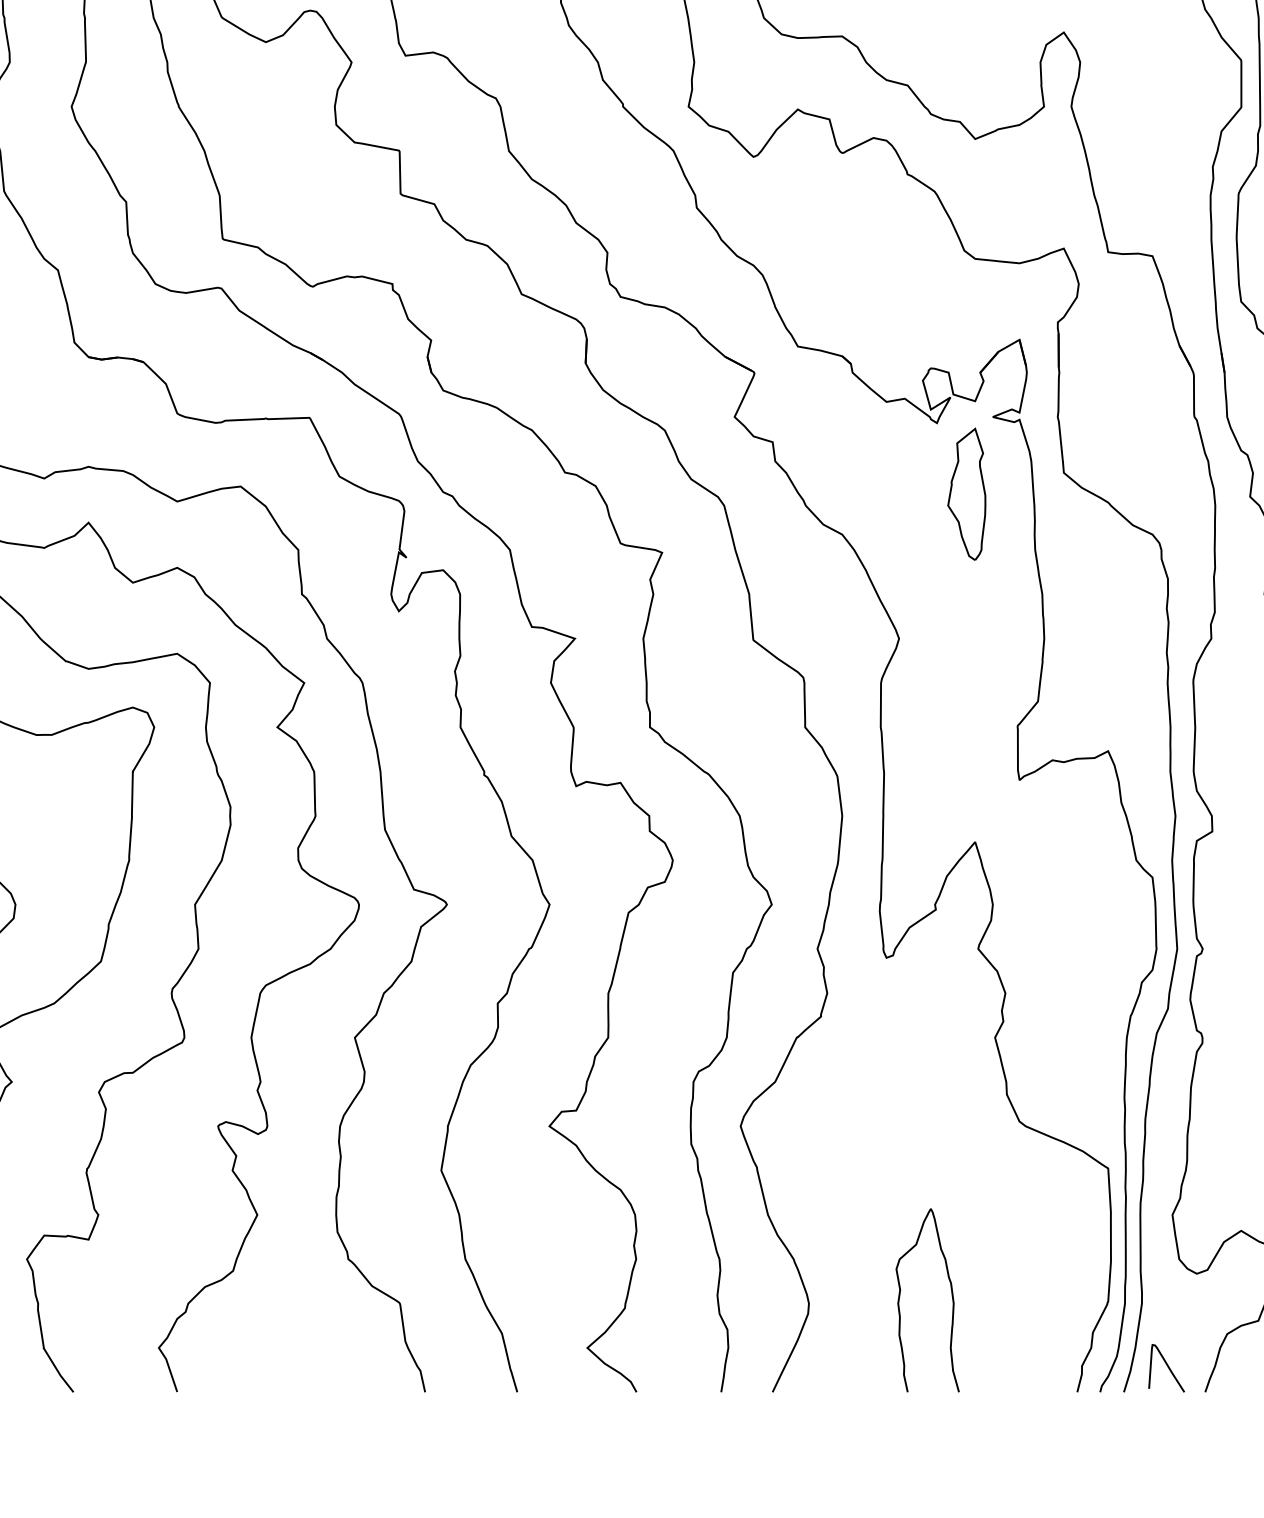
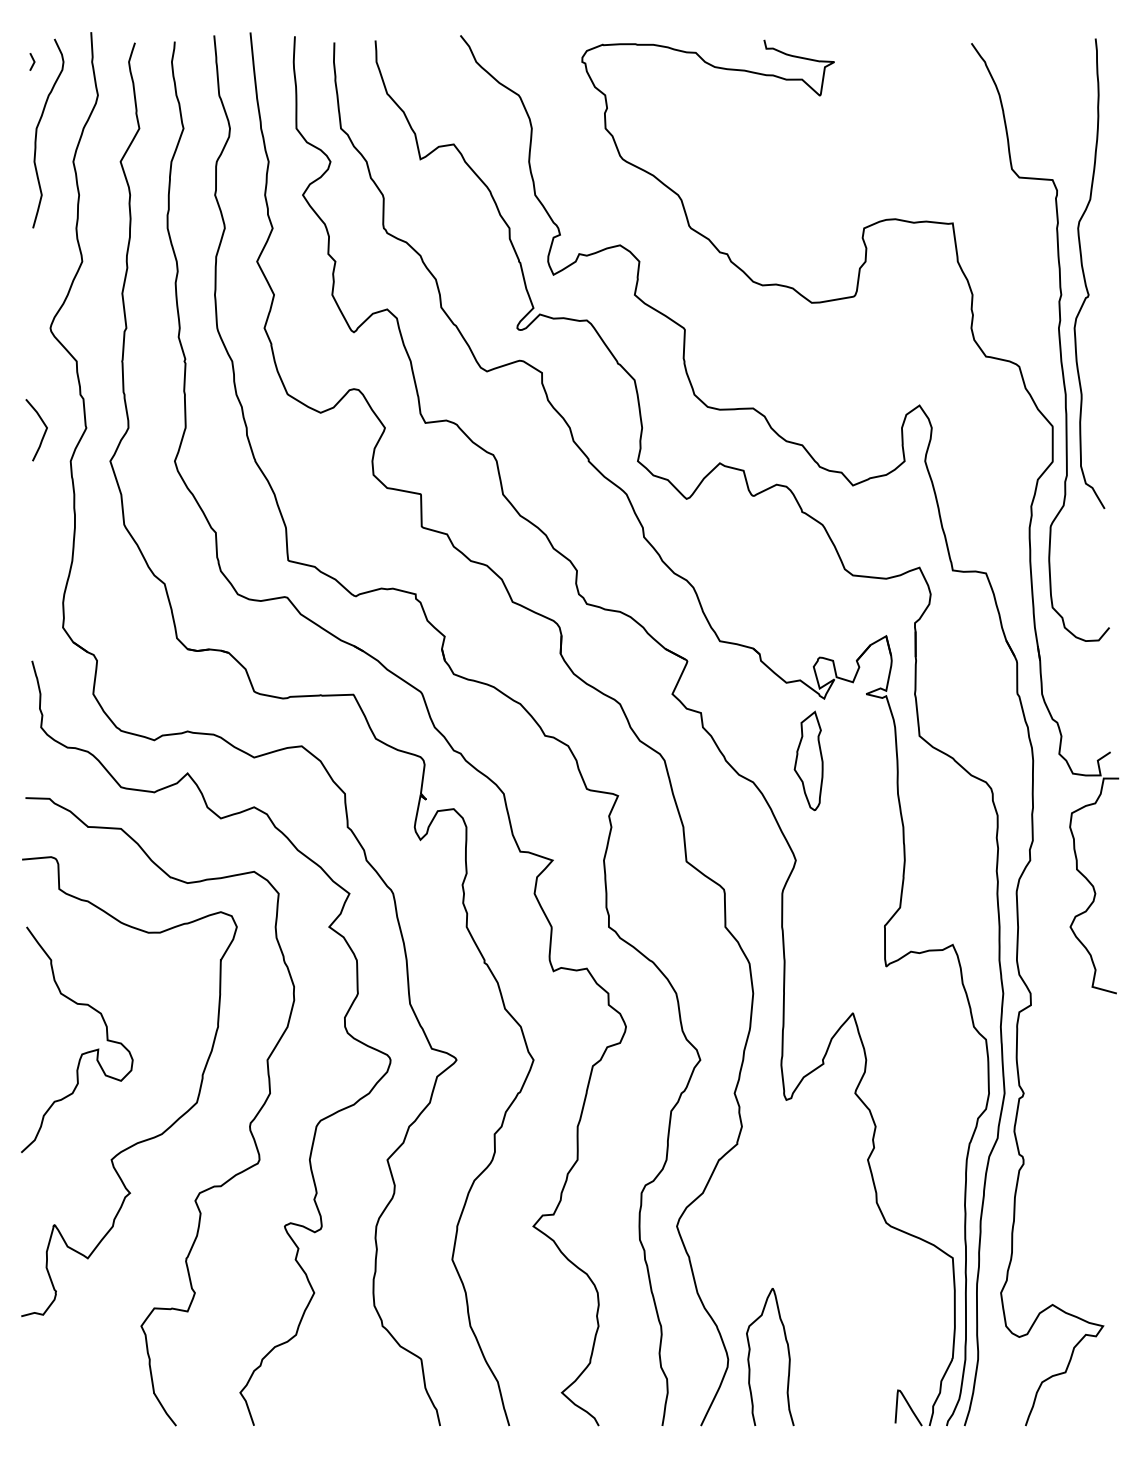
part: (966, 493) -> (808, 760), moved
curve: (951, 1300) -> (788, 1357), moved
curve: (1166, 1366) -> (908, 1406), moved

